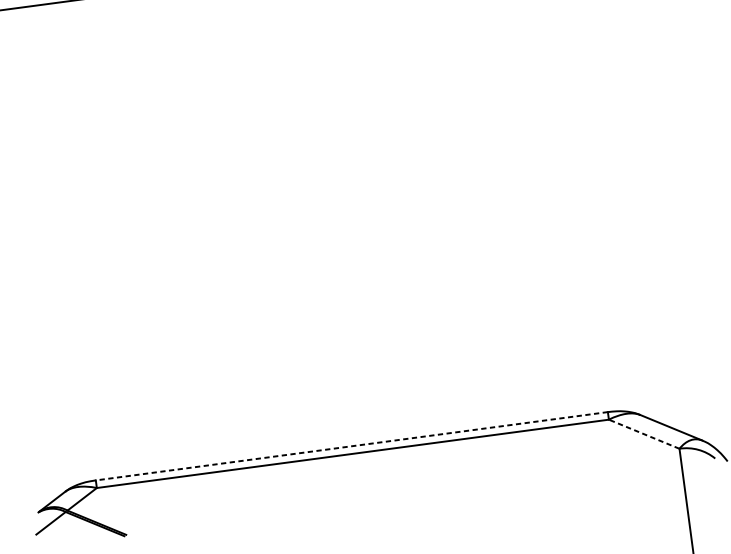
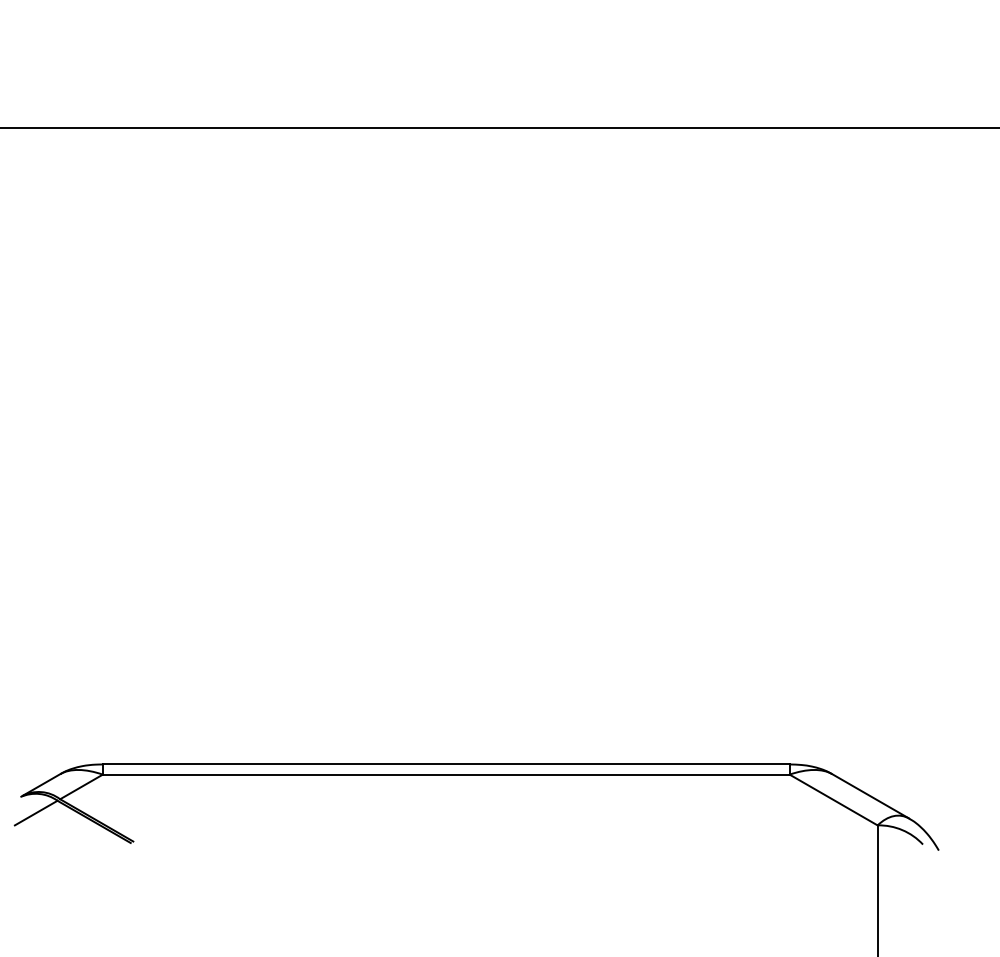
line: (644, 434) -> (833, 800), dashed -> solid
line: (351, 446) -> (445, 764), dashed -> solid

